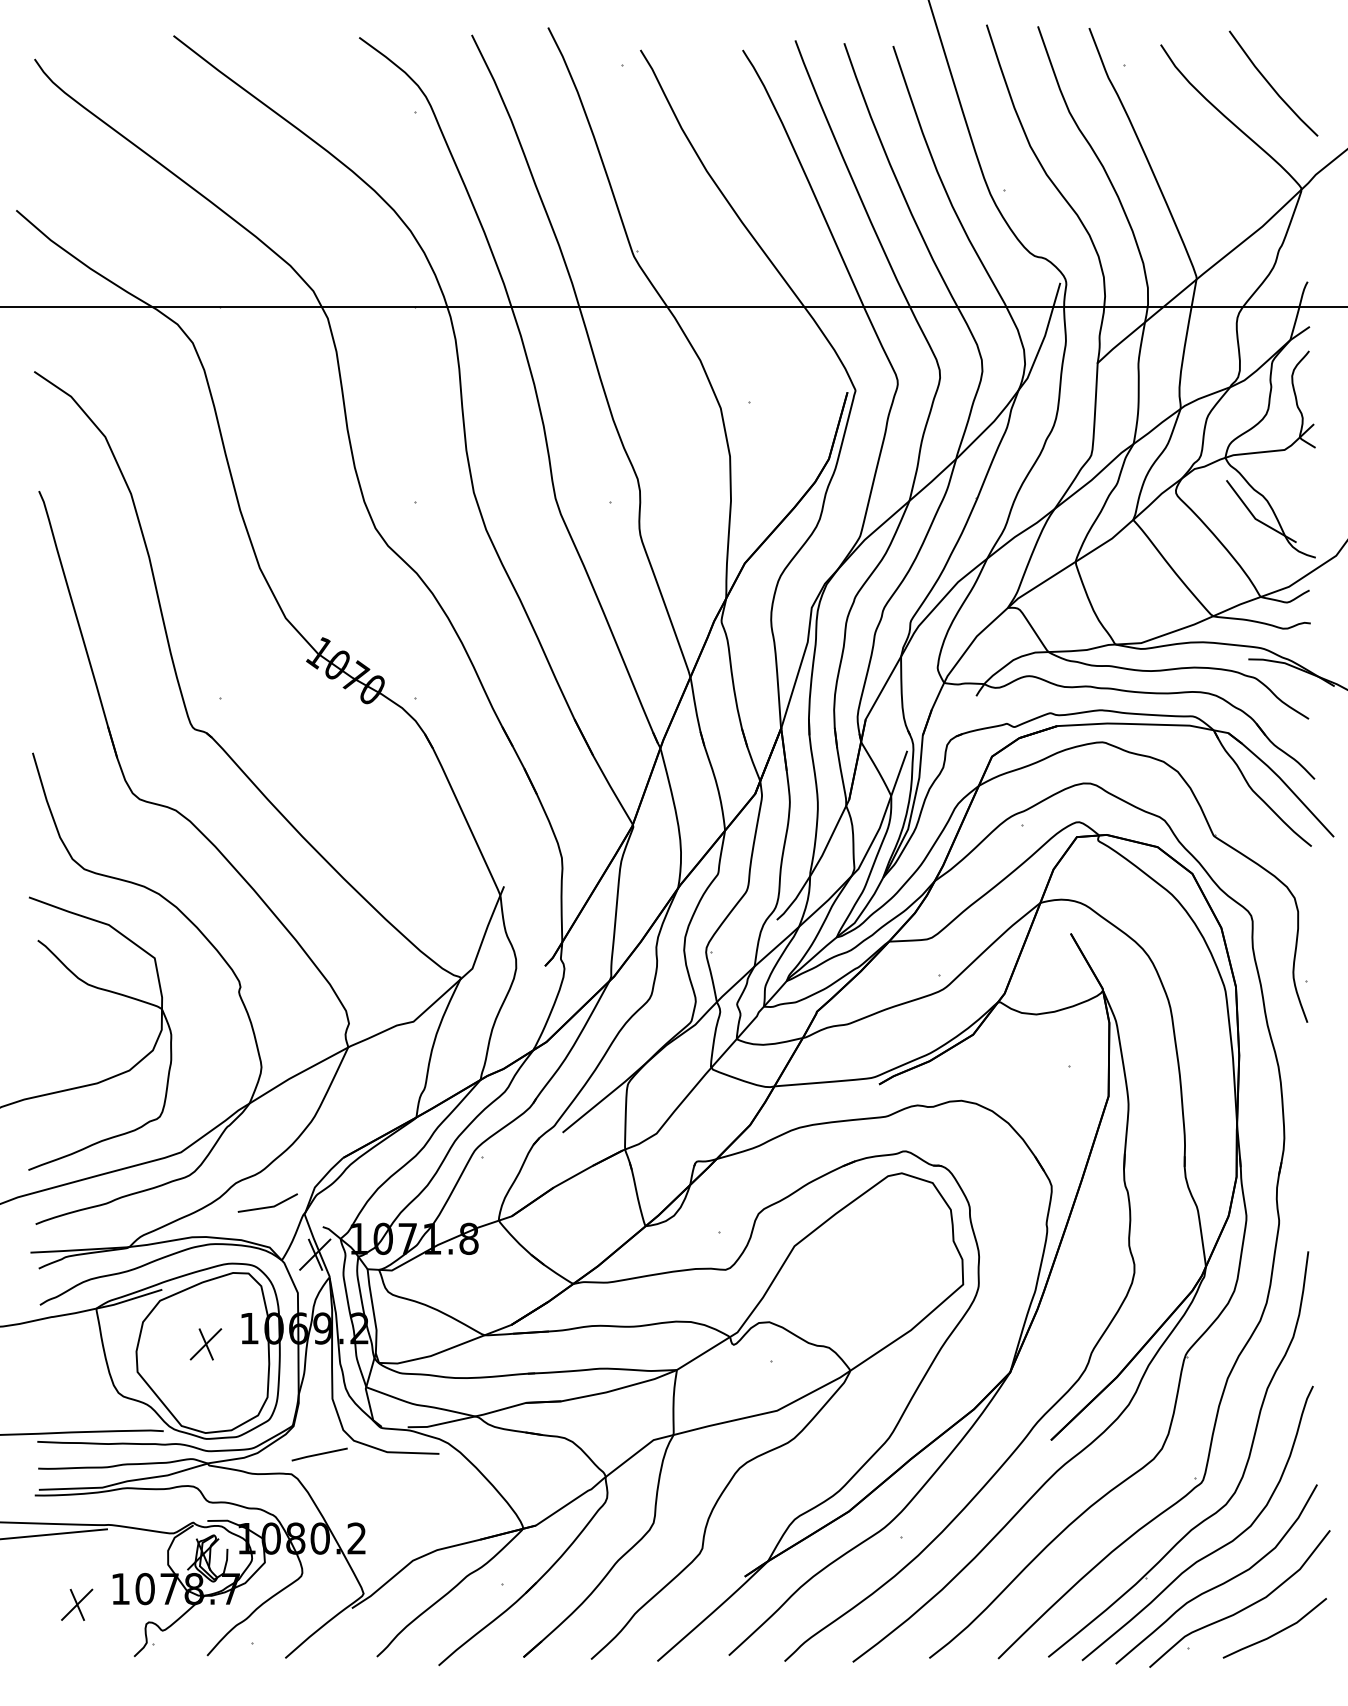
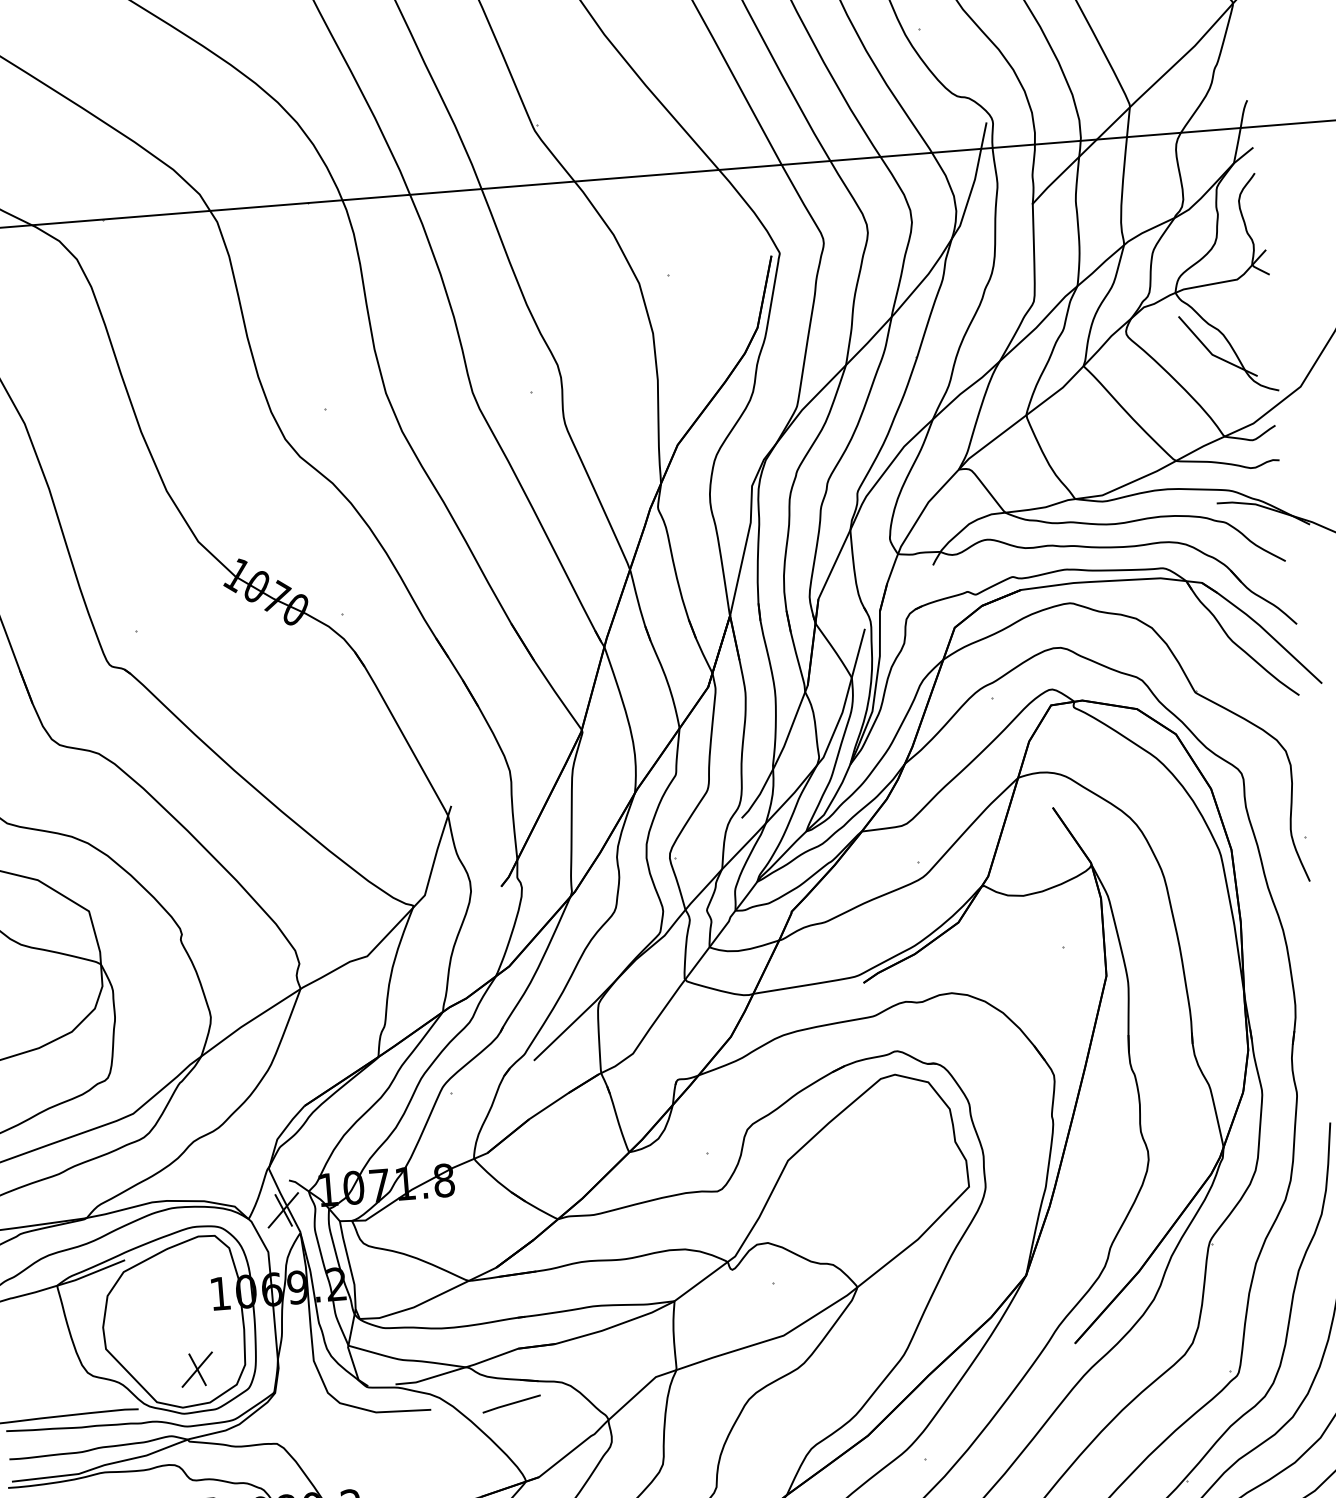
line: (267, 1206) -> (228, 1163), removed
part: (205, 1344) -> (196, 1369), moved
line: (319, 1454) -> (511, 1403), moved

